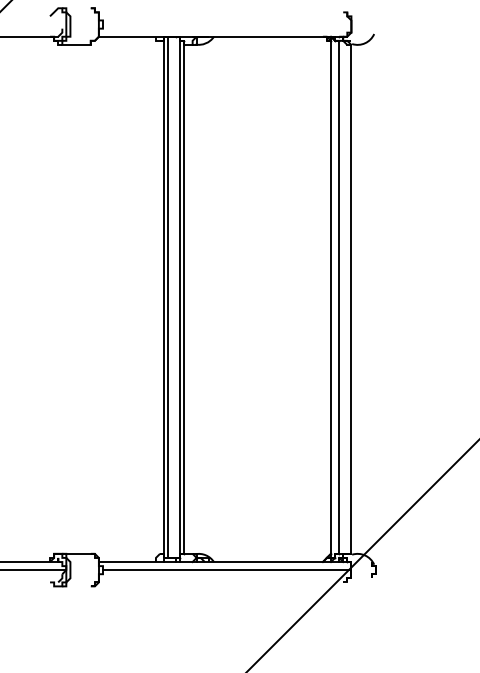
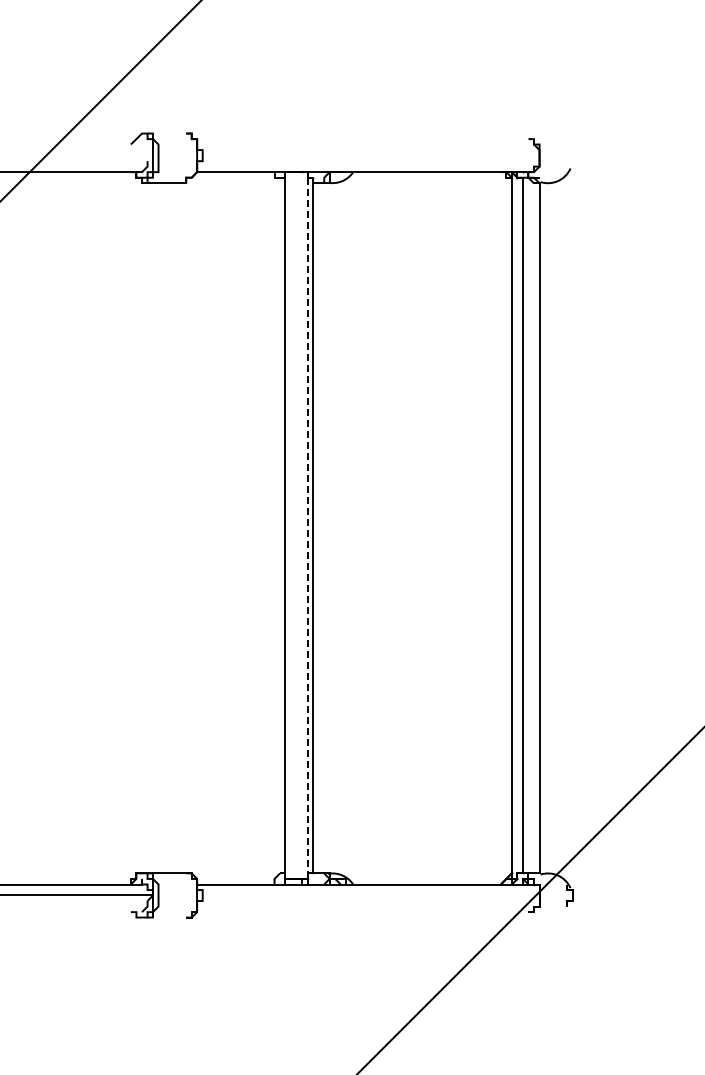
line: (168, 297) -> (291, 525), removed
line: (180, 297) -> (307, 525), solid -> dashed
line: (226, 570) -> (370, 895), removed

